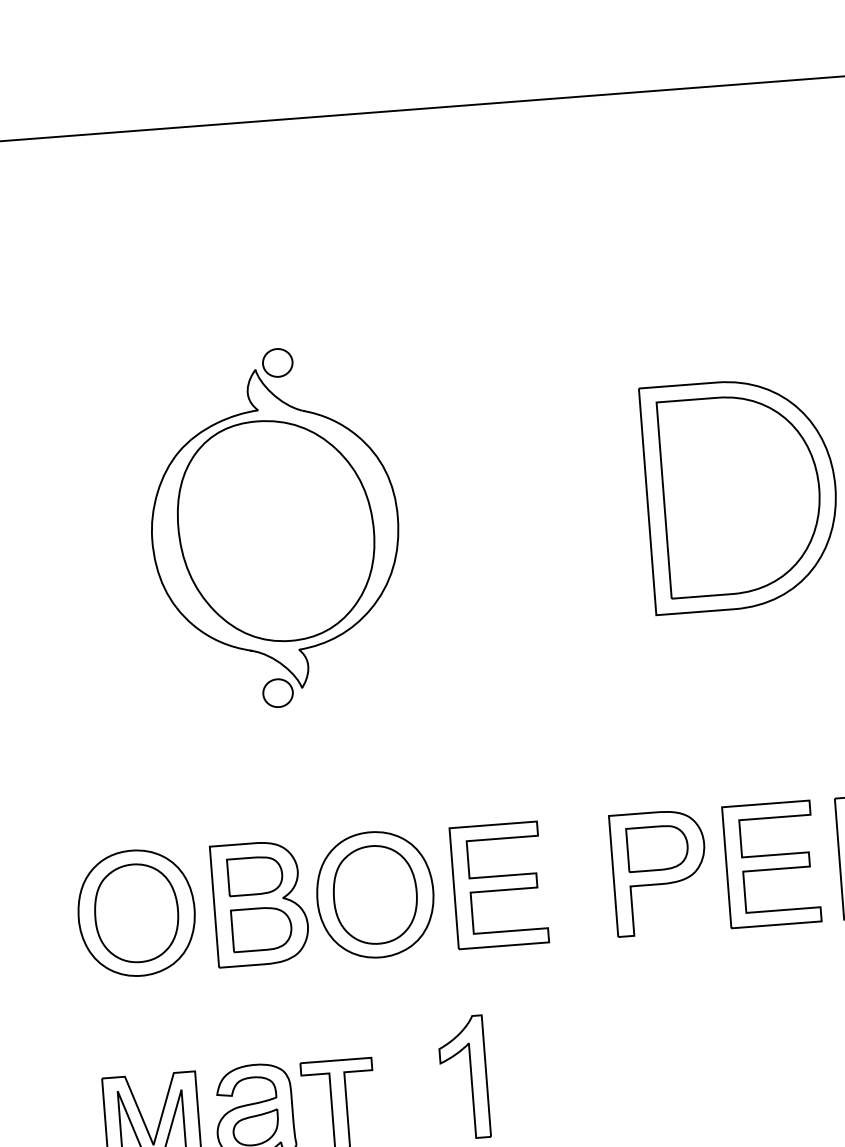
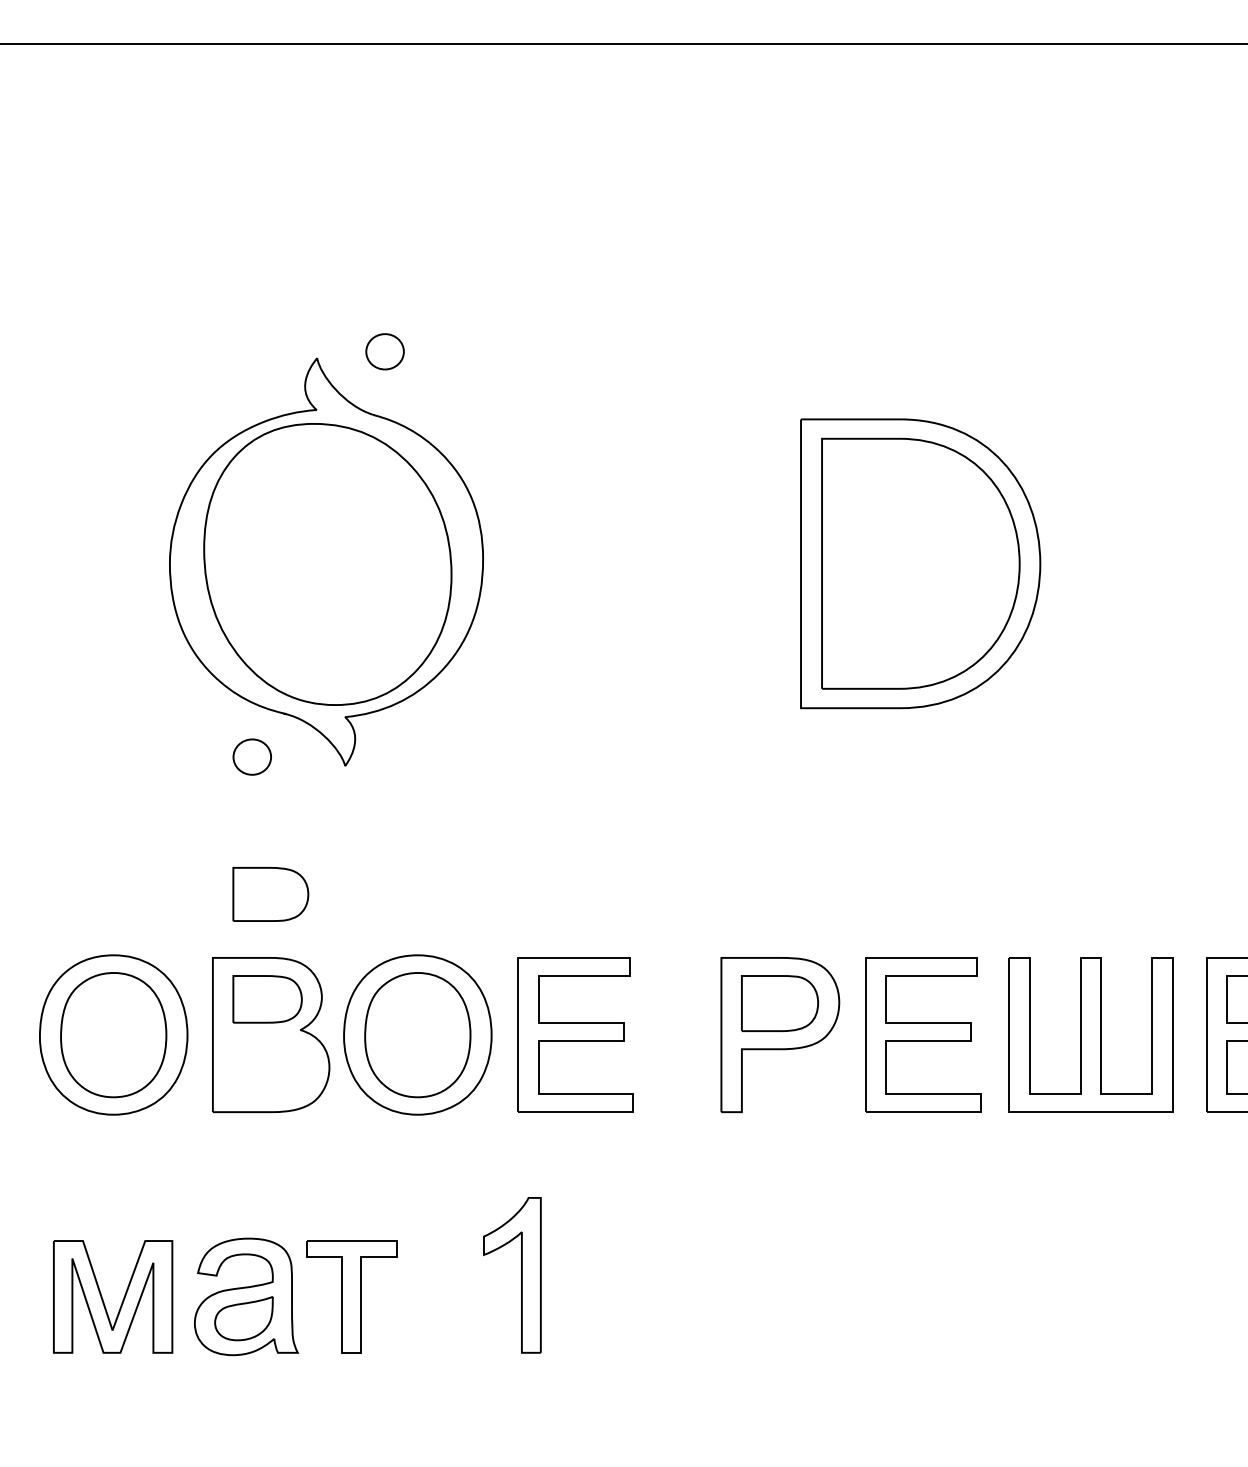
part: (277, 362) -> (384, 351), moved
part: (277, 692) -> (251, 756), moved
part: (261, 929) -> (270, 894), moved

